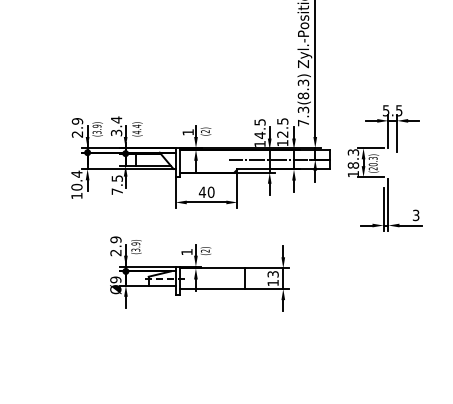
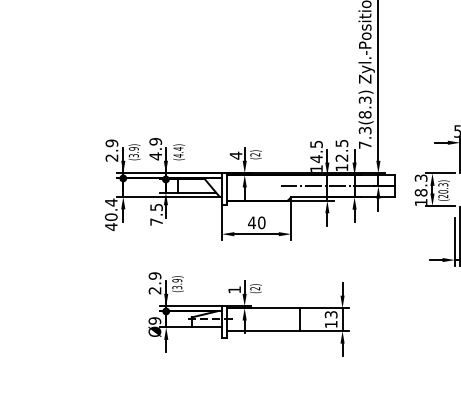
text: (116, 126) -> (155, 149), 3.4 -> 4.9
text: (187, 131) -> (235, 154), 1 -> 4
text: (76, 195) -> (110, 226), 10.4 -> 40.4

